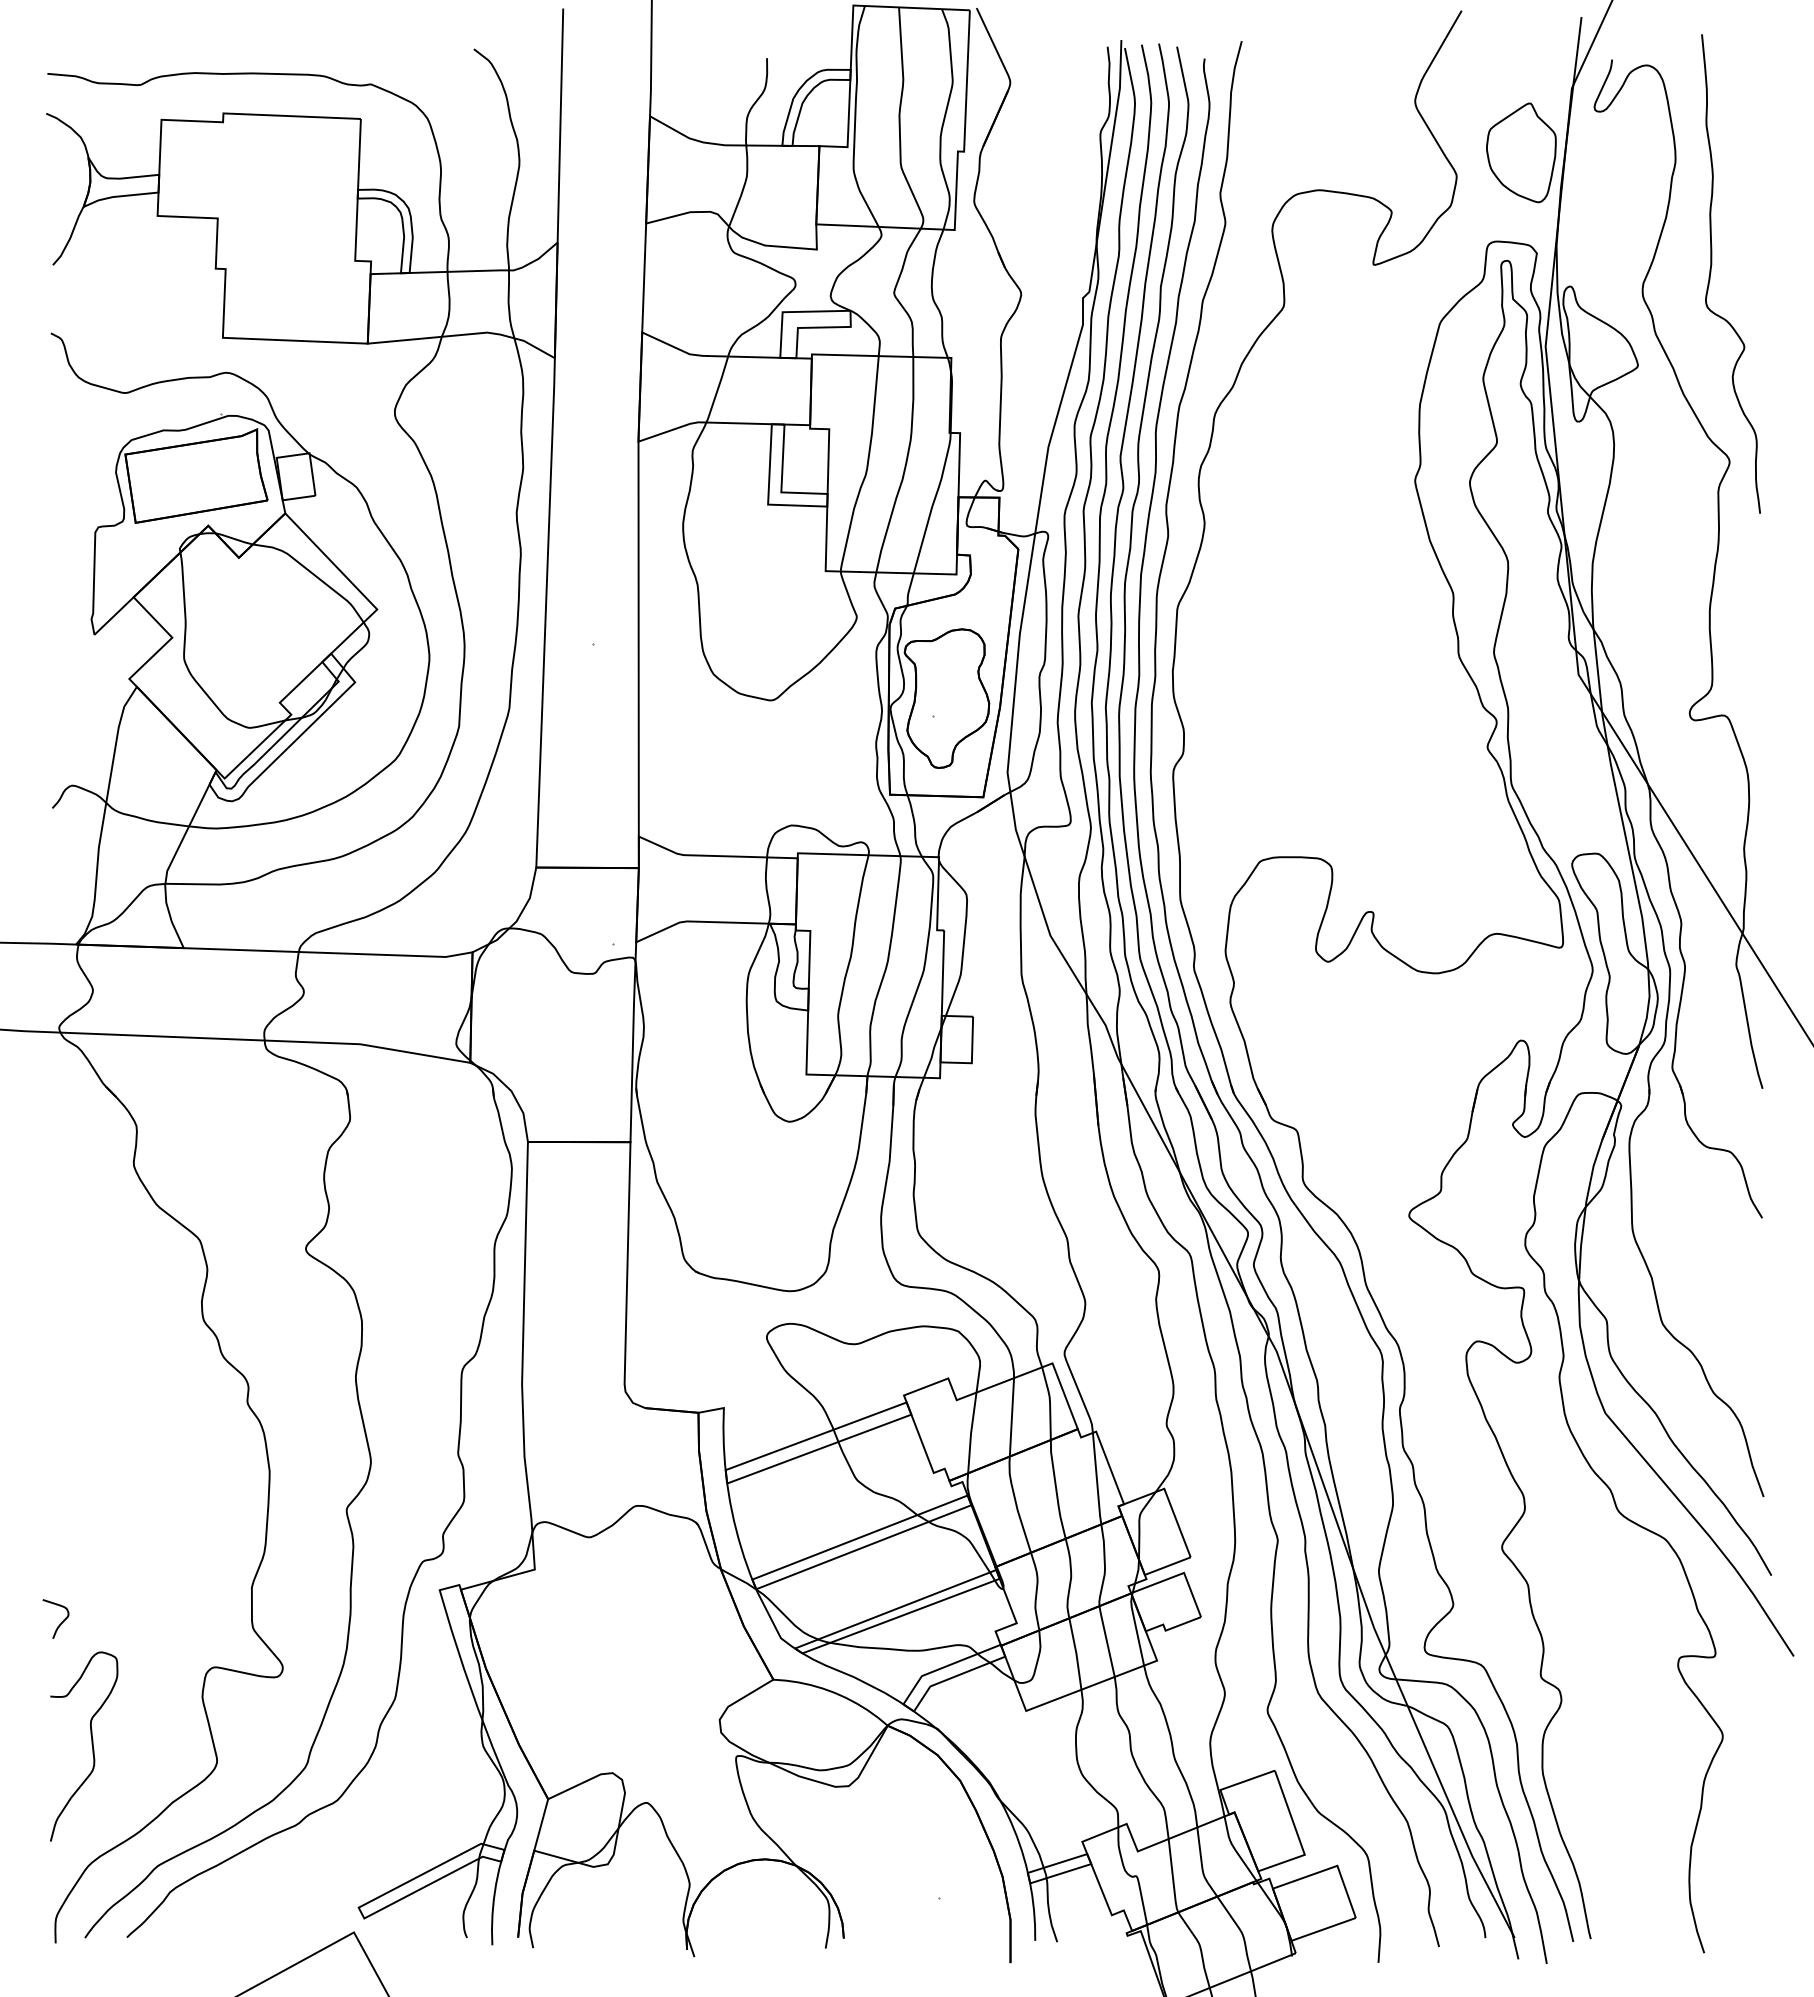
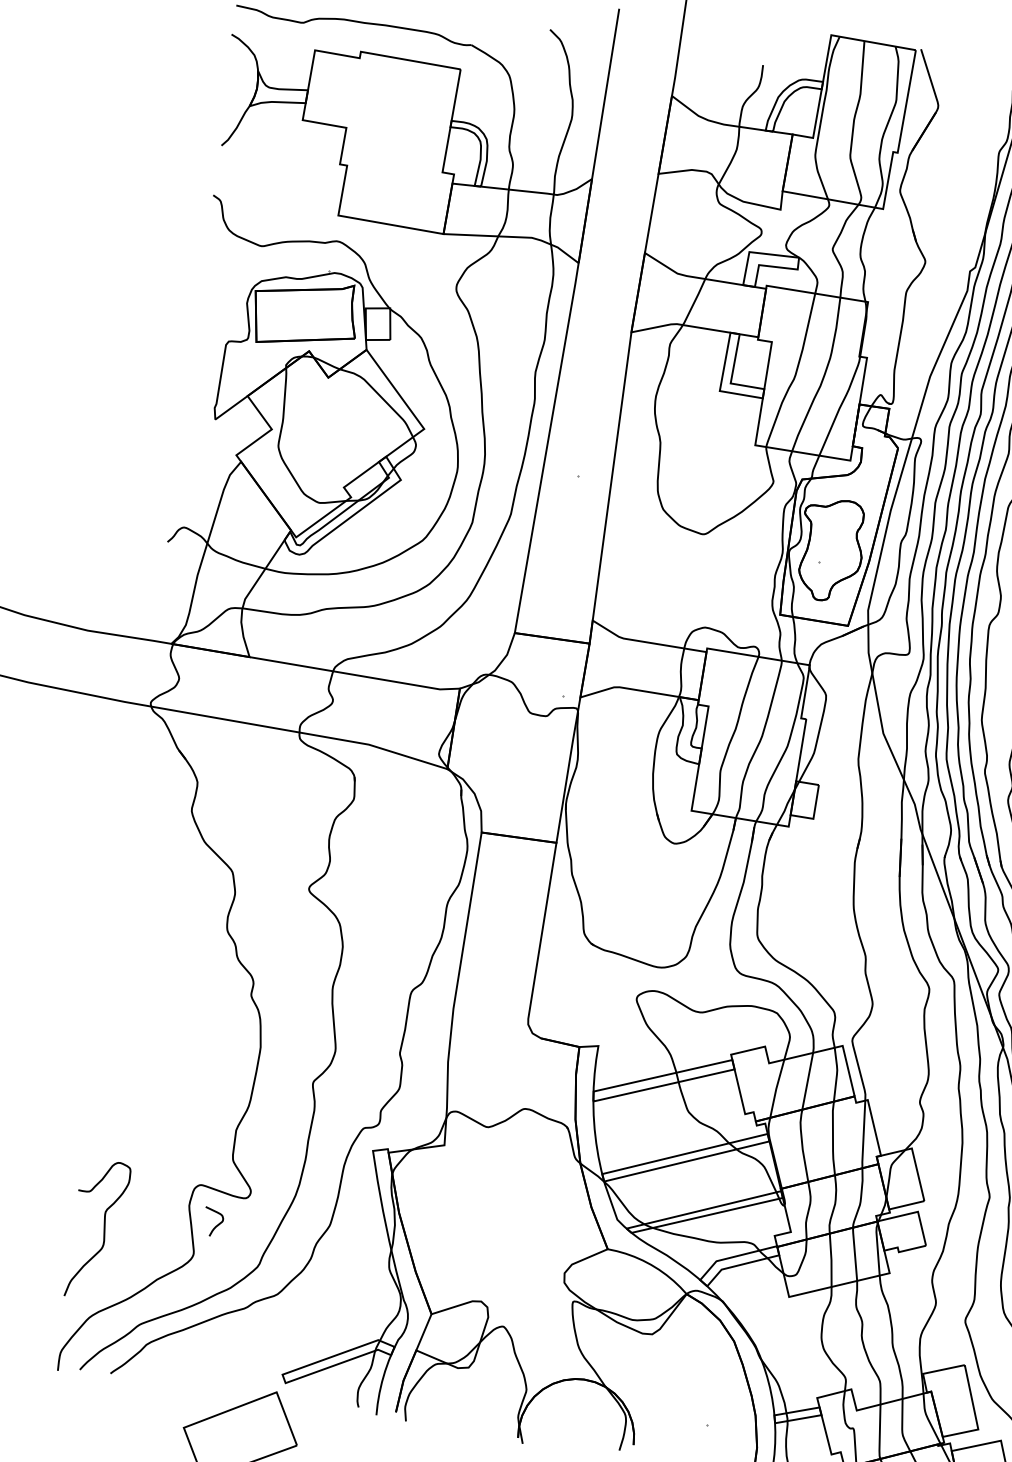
curve: (60, 1623) -> (216, 1225), moved

